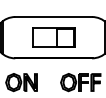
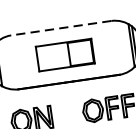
line: (53, 17) -> (61, 28), solid -> dashed

